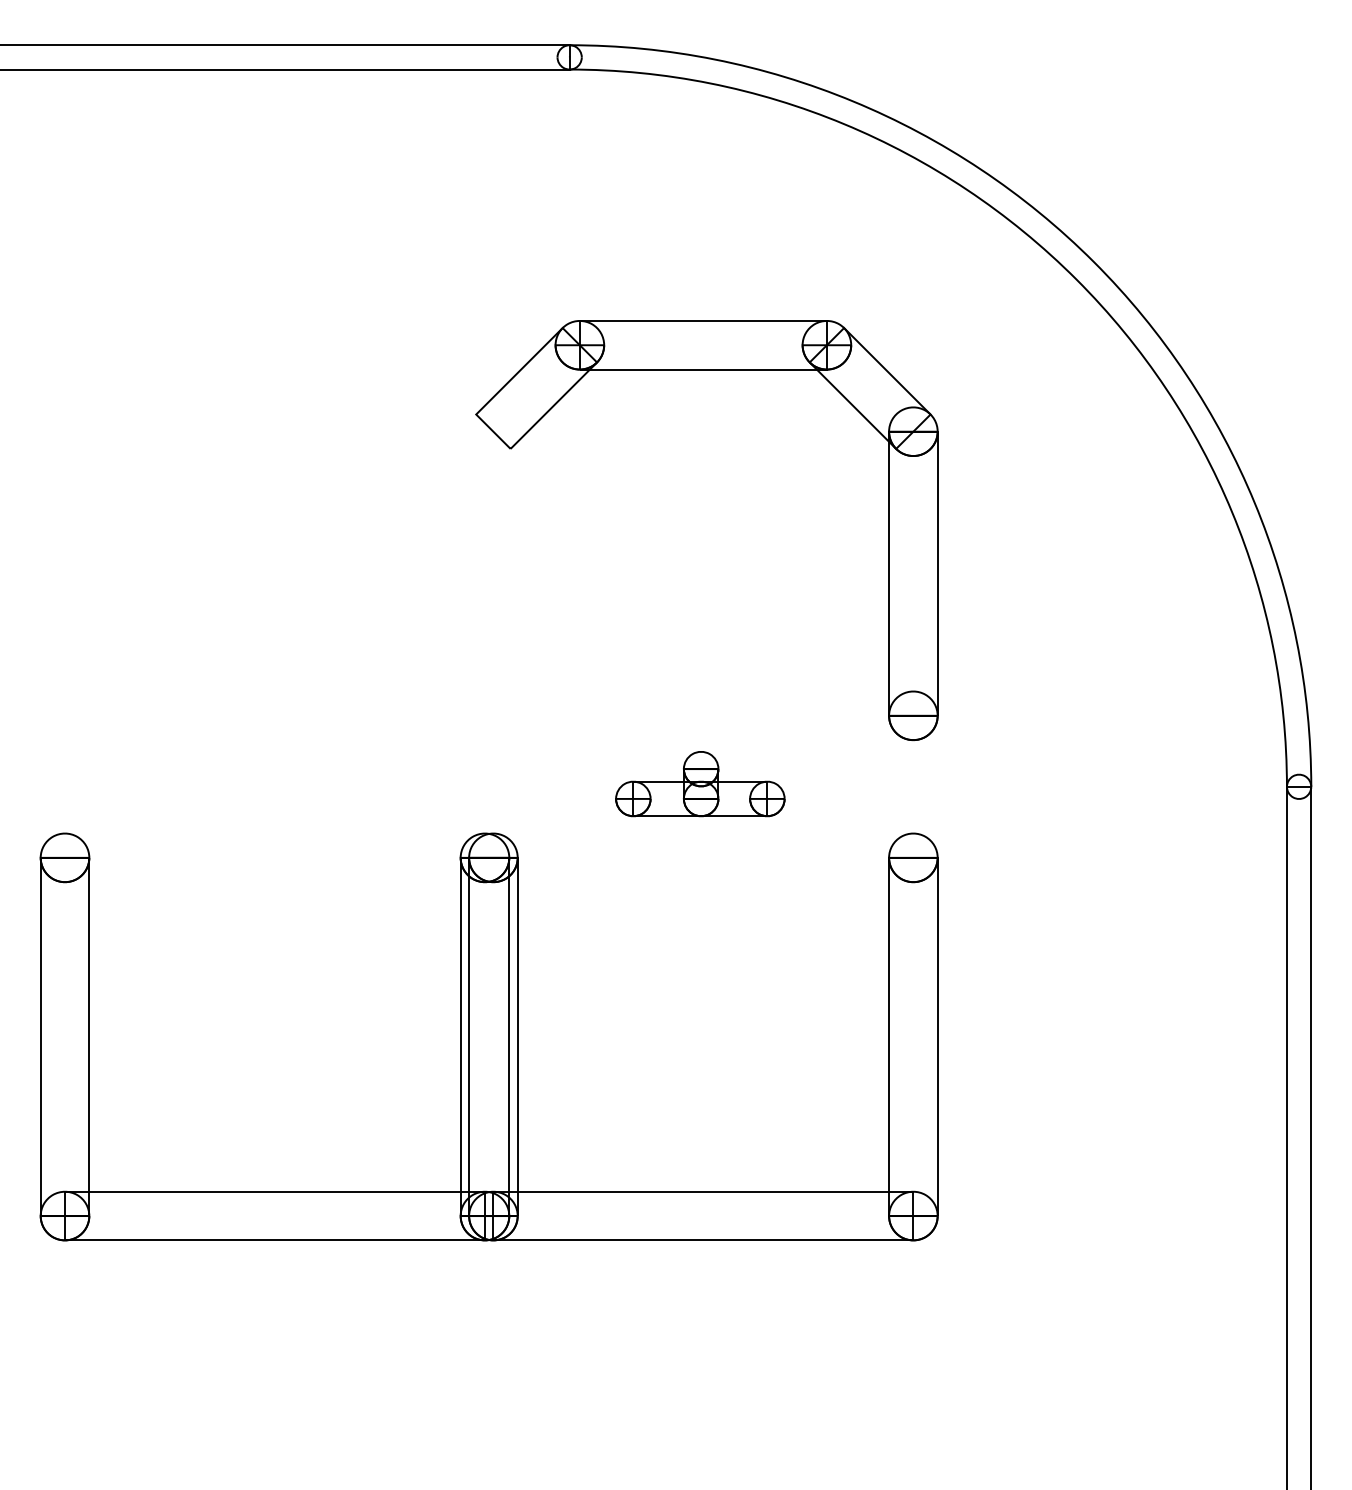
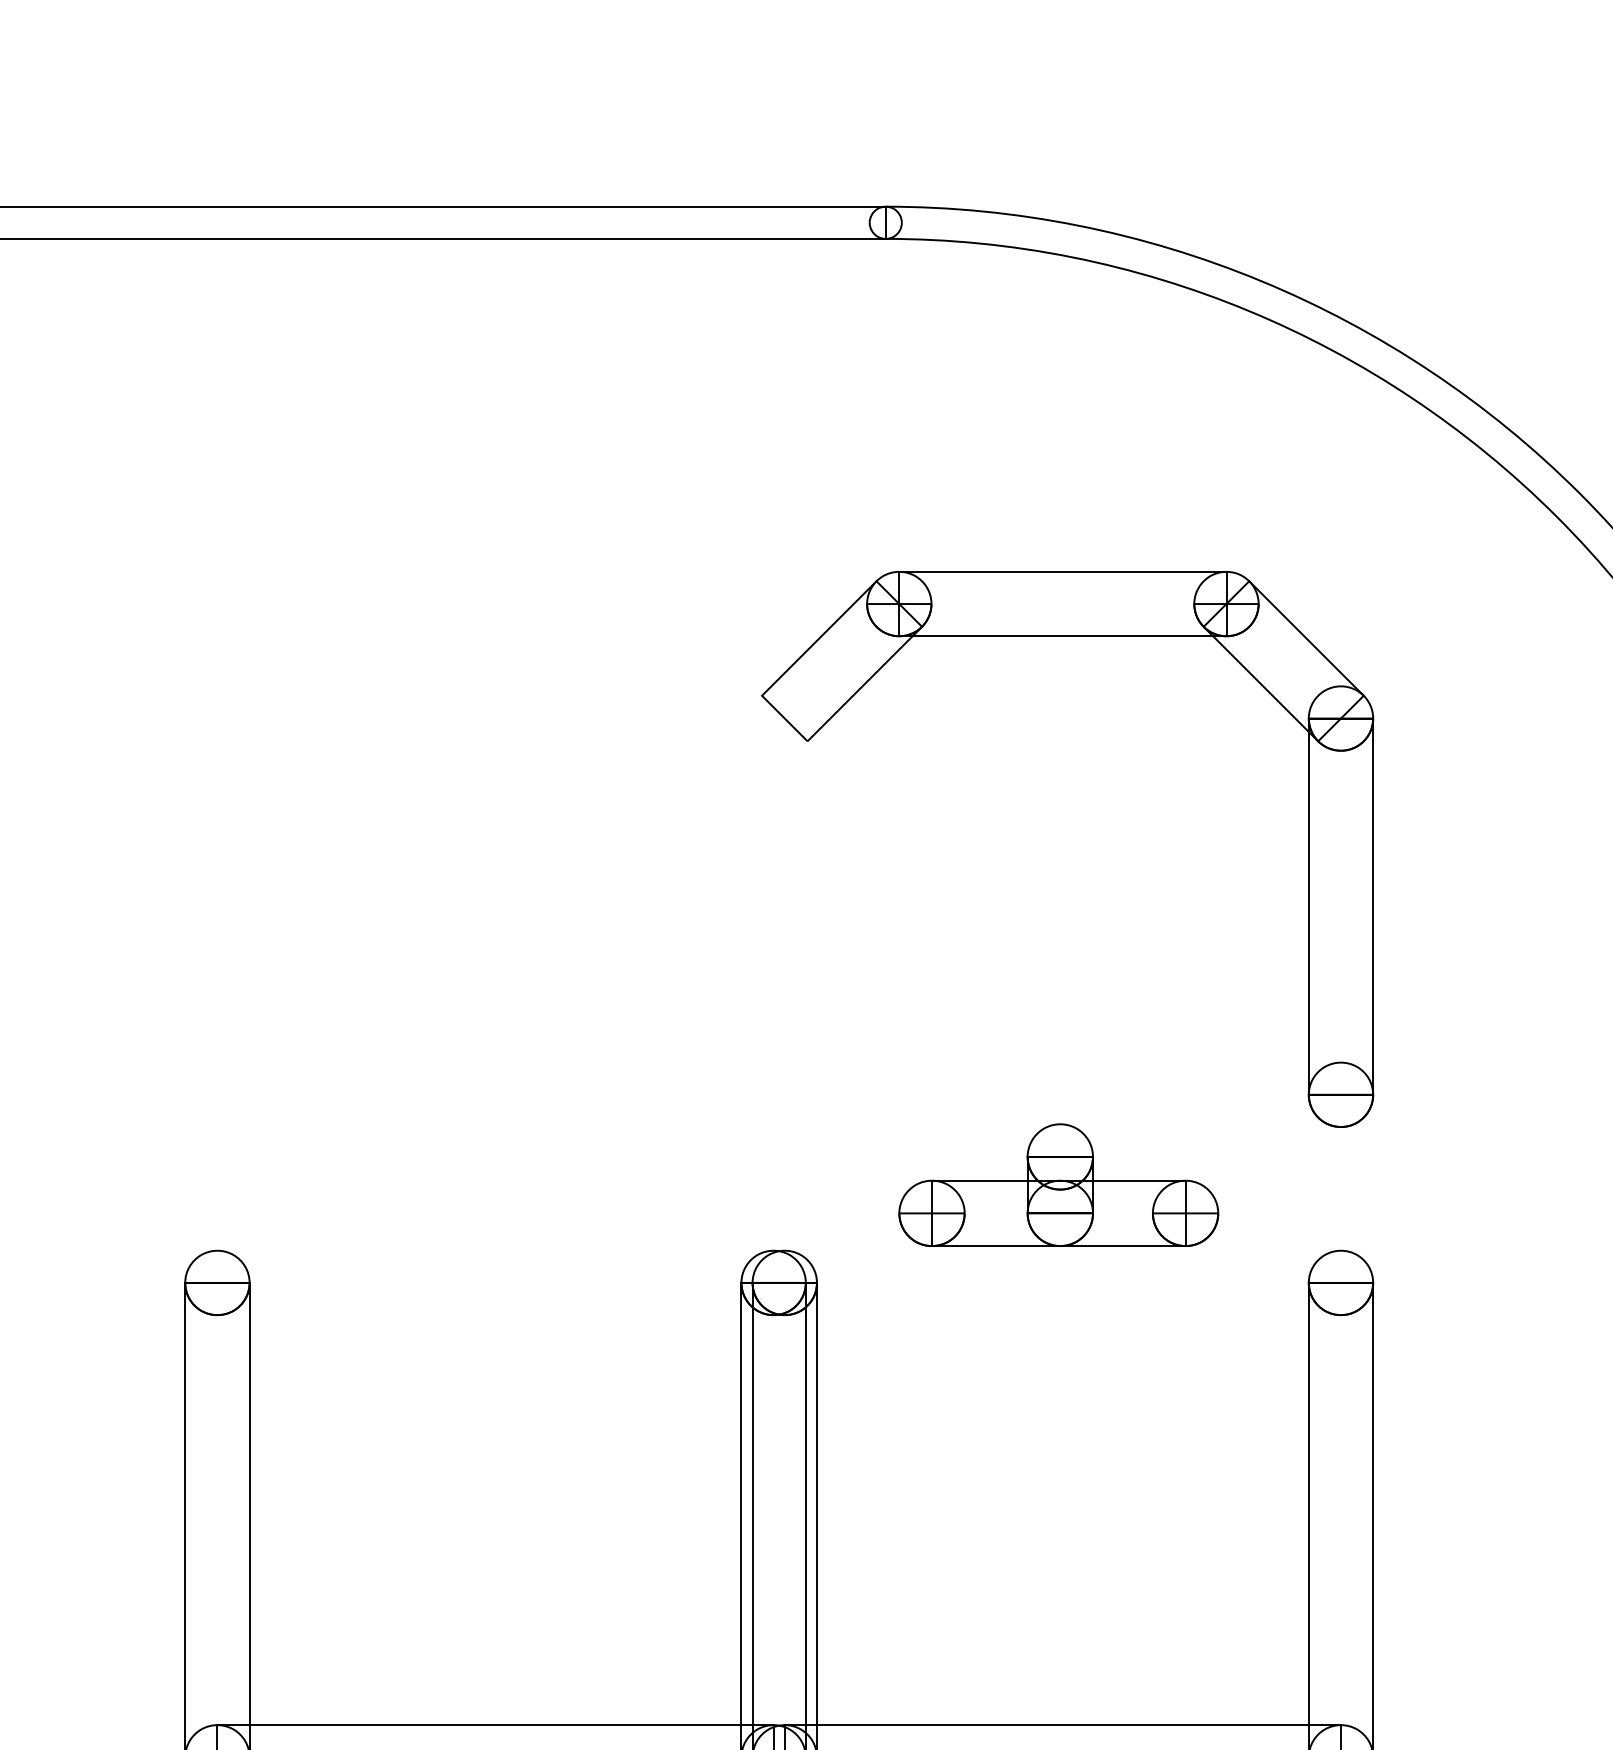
part: (700, 783) -> (1059, 1184), size x1.43

